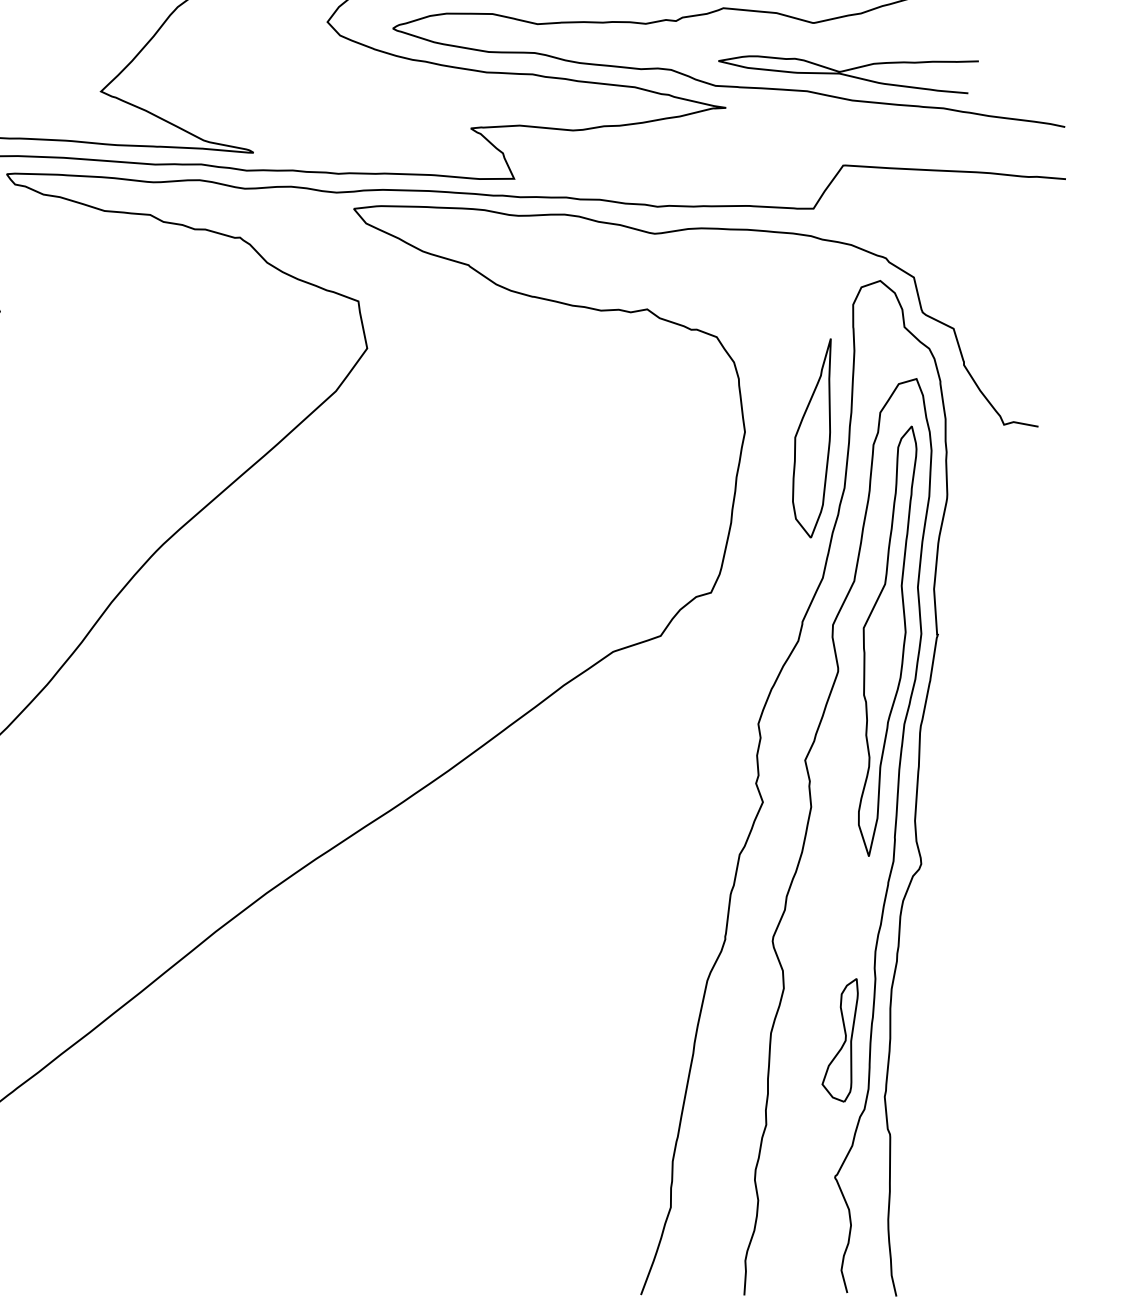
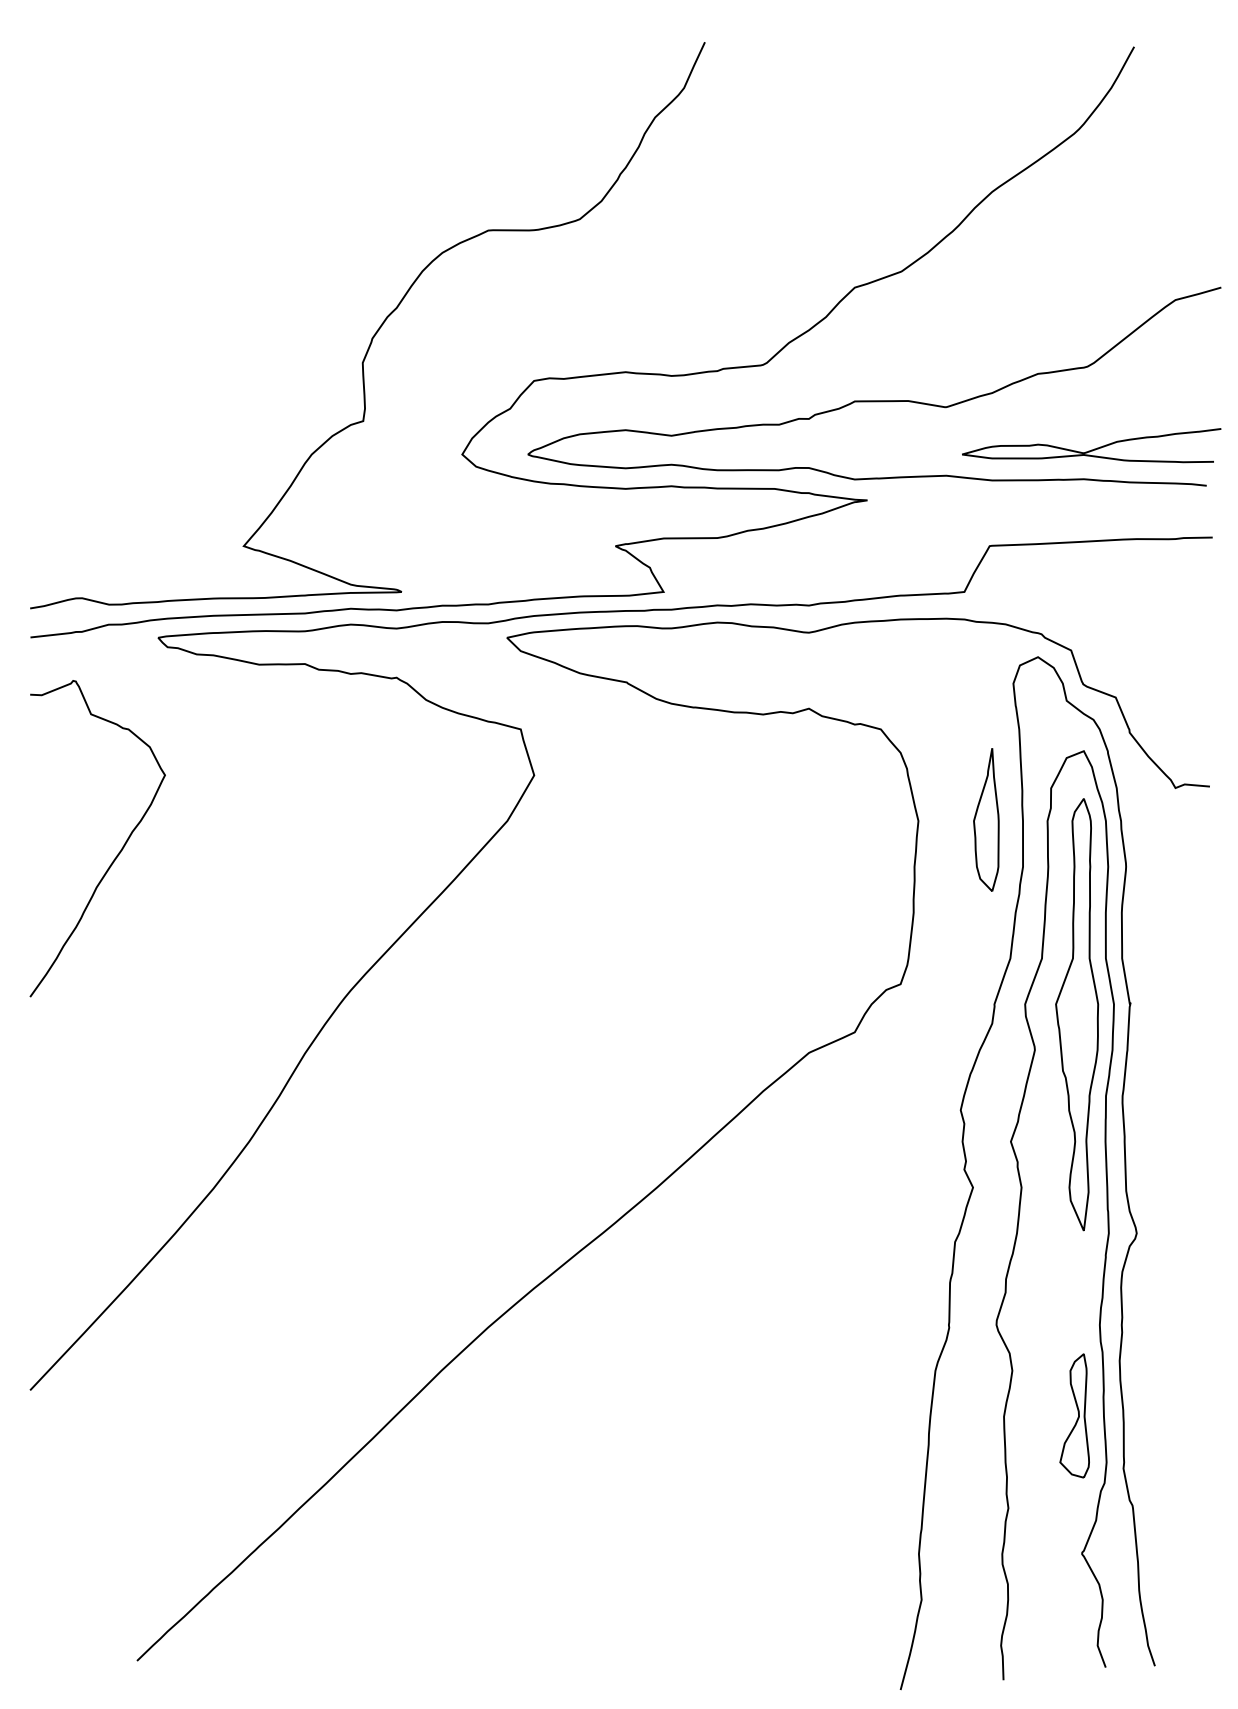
curve: (847, 68) -> (1091, 449), moved
part: (812, 437) -> (986, 819), size x0.71

